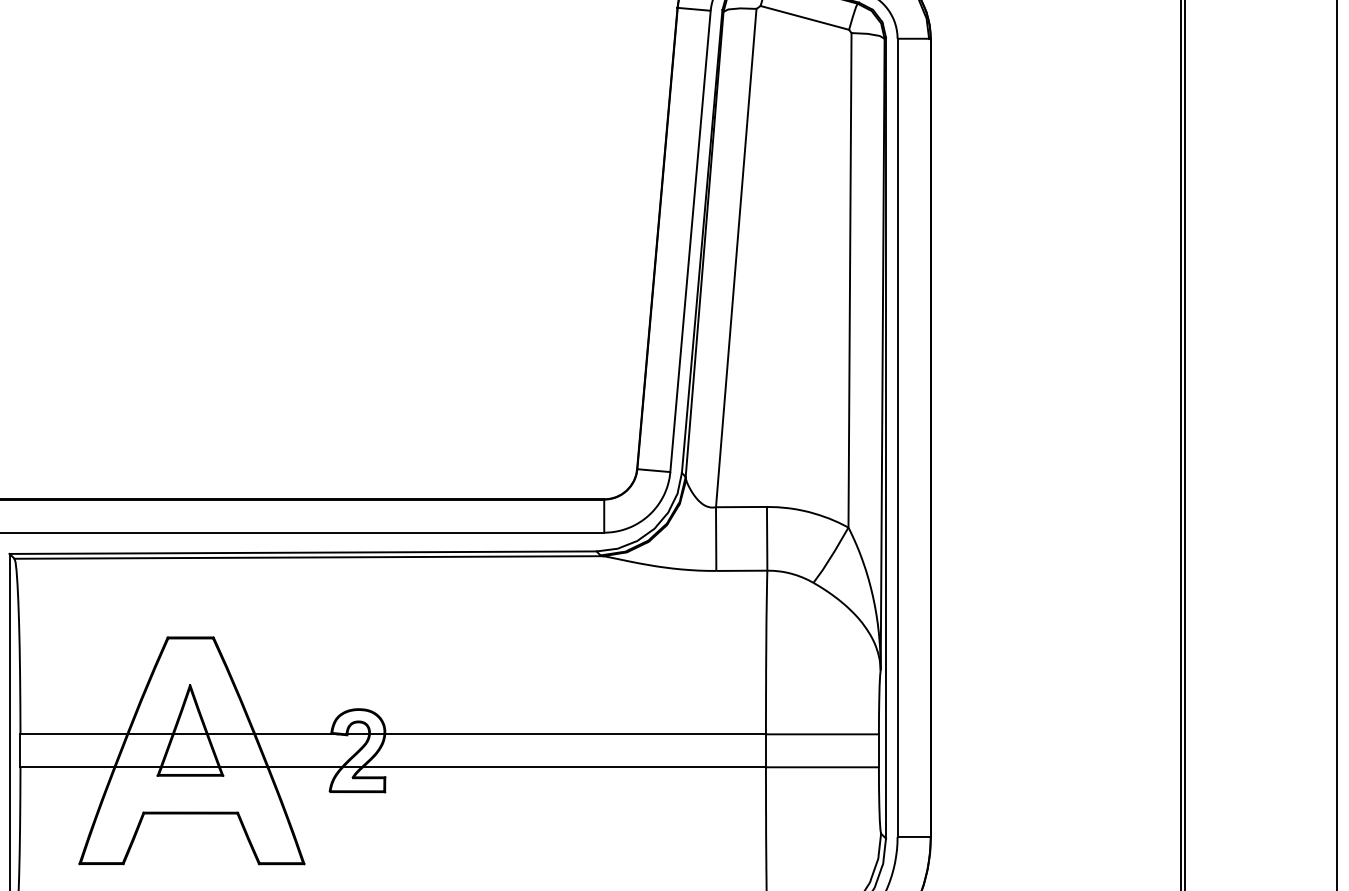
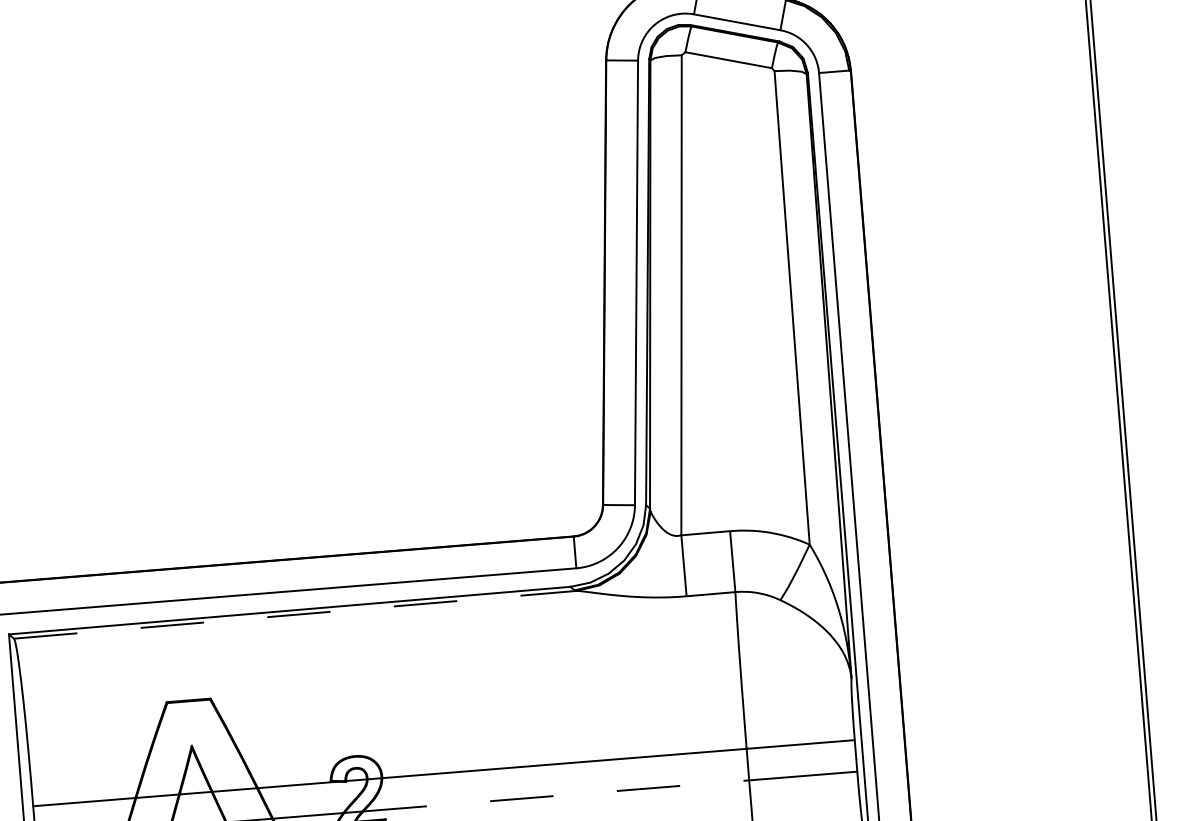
line: (309, 557) -> (296, 614), solid -> dashed
line: (564, 767) -> (556, 796), solid -> dashed

